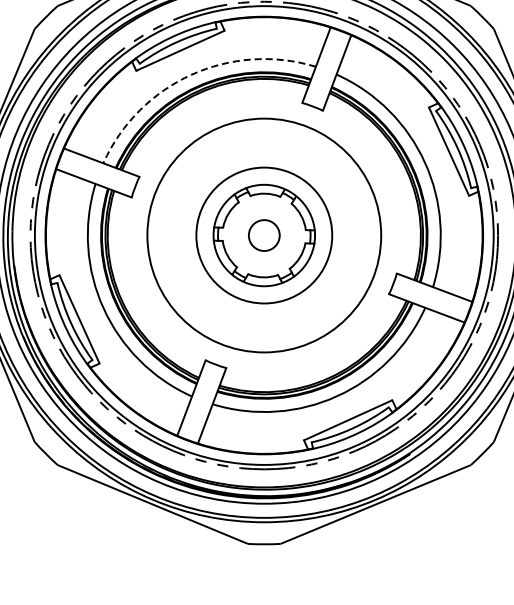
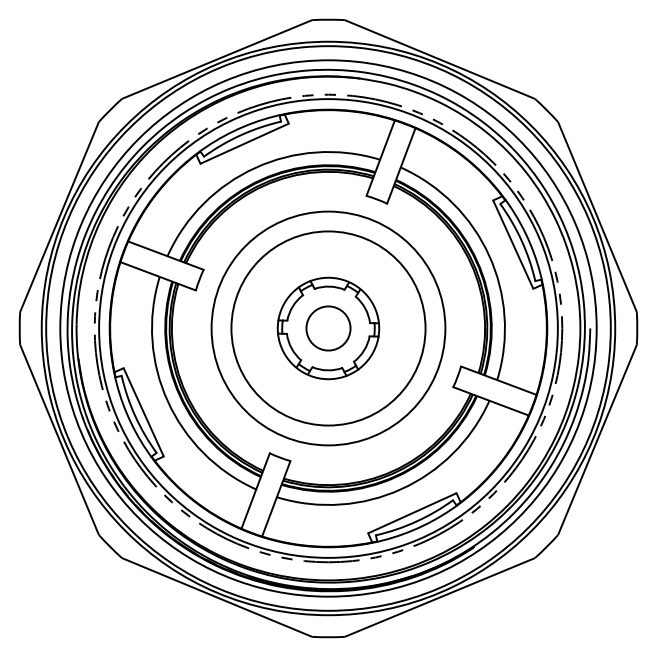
arc: (191, 74) -> (255, 167), dashed -> solid
circle: (264, 235) -> (328, 328), size x1.43
circle: (264, 235) -> (328, 328), size x1.43

